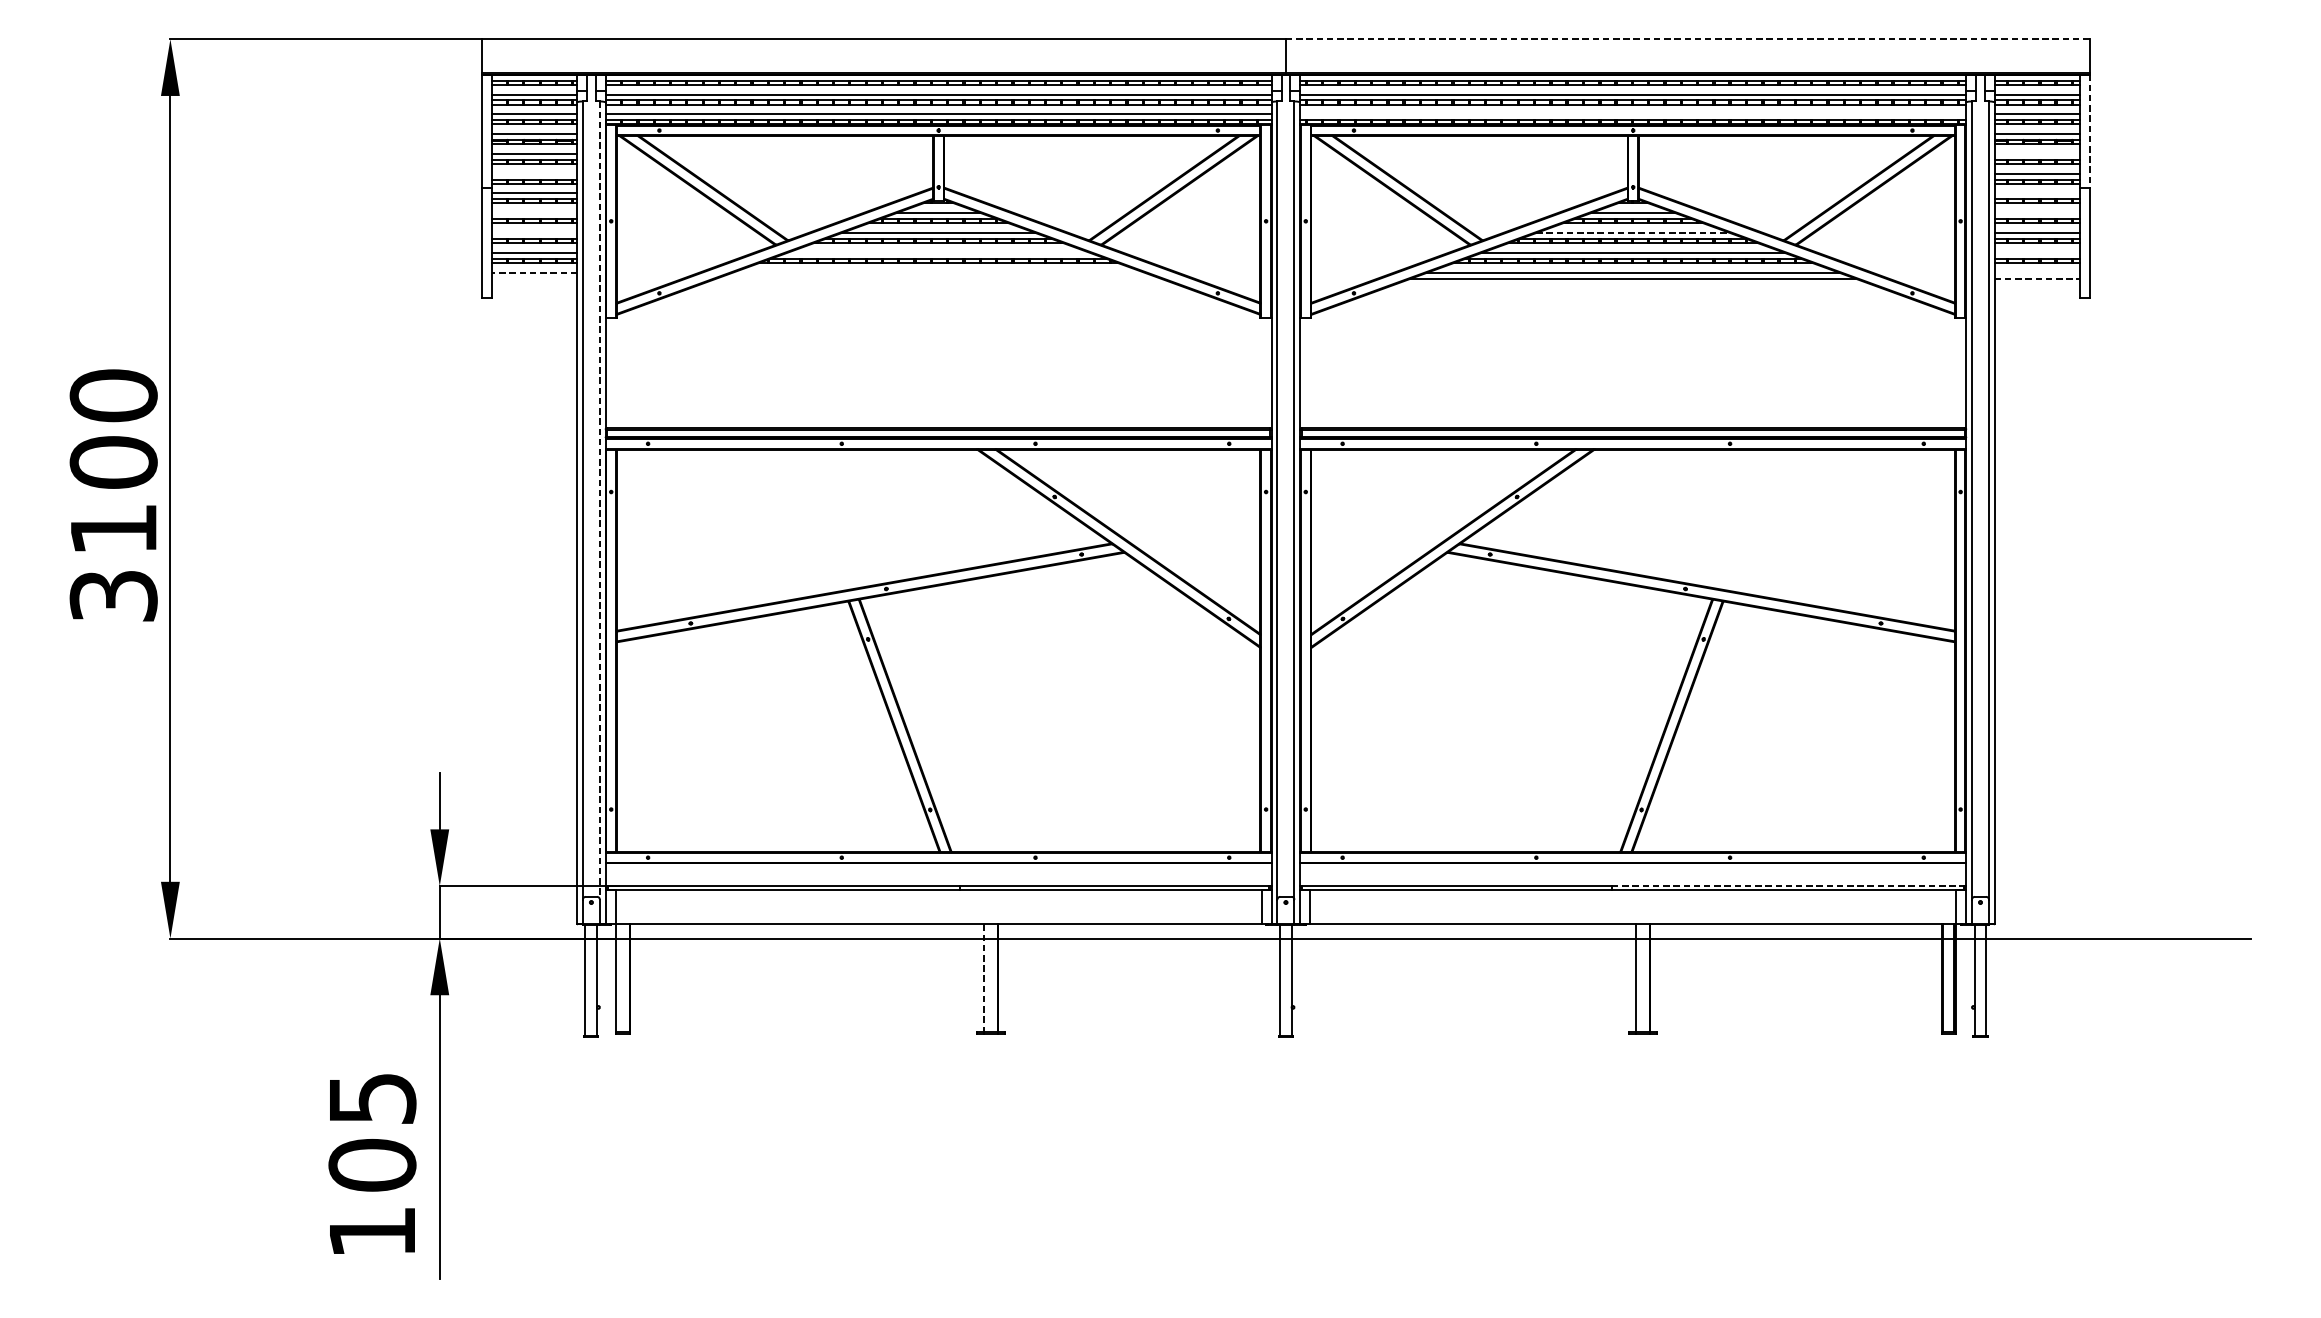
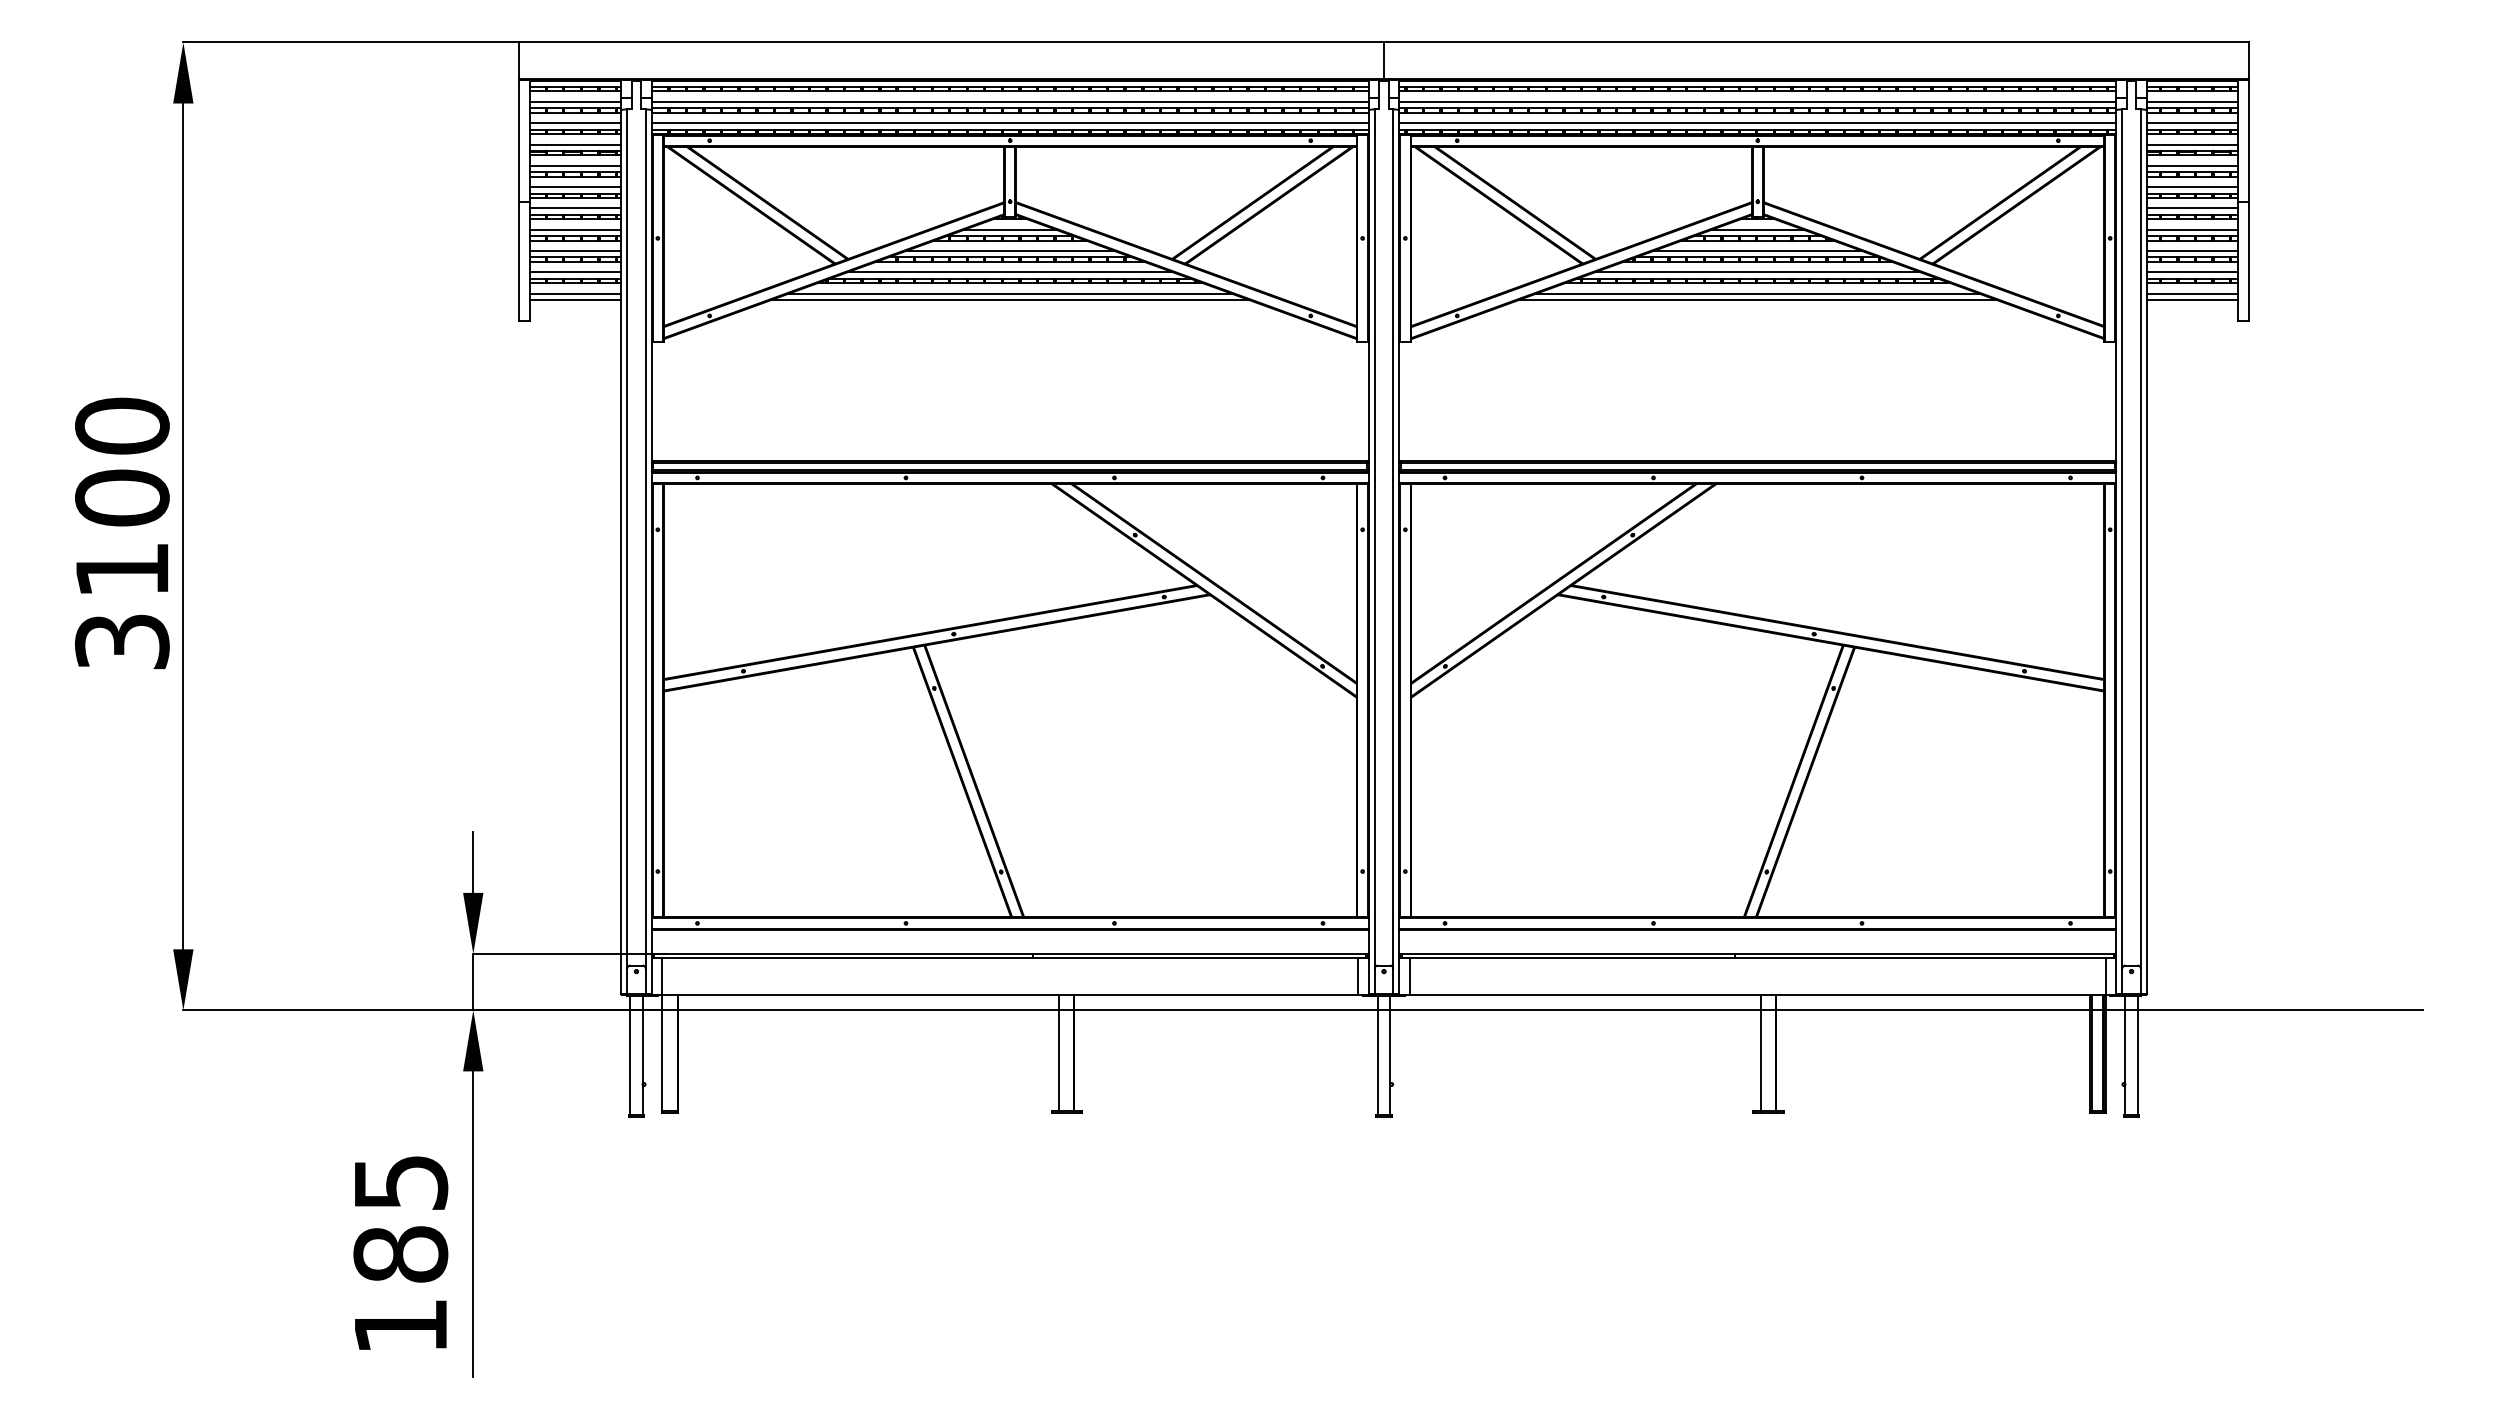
line: (1687, 39) -> (1816, 42), dashed -> solid
line: (1632, 114) -> (1757, 123), added
line: (2090, 131) -> (2249, 141), dashed -> solid
line: (2037, 153) -> (2192, 165), added
line: (534, 174) -> (575, 187), added
line: (2037, 193) -> (2192, 208), added
line: (534, 213) -> (575, 229), added
line: (2037, 213) -> (2192, 229), added
line: (534, 233) -> (575, 251), added
line: (1633, 233) -> (1758, 251), dashed -> solid
line: (938, 252) -> (1010, 272), added
line: (2037, 252) -> (2192, 272), added
line: (534, 272) -> (575, 293), dashed -> solid
line: (937, 272) -> (1009, 293), added
line: (2037, 272) -> (2192, 293), added
line: (534, 278) -> (575, 300), added
line: (938, 278) -> (1010, 300), added
line: (2037, 278) -> (2192, 300), dashed -> solid
line: (599, 501) -> (645, 539), dashed -> solid
line: (1788, 885) -> (1924, 953), dashed -> solid
line: (984, 978) -> (1059, 1053), dashed -> solid
text: (372, 1165) -> (400, 1254), 105 -> 185

